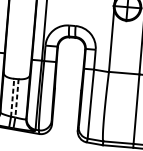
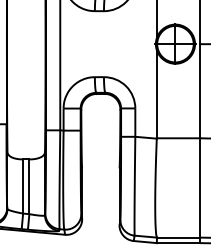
line: (12, 97) -> (23, 186), dashed -> solid
line: (17, 98) -> (29, 187), dashed -> solid

